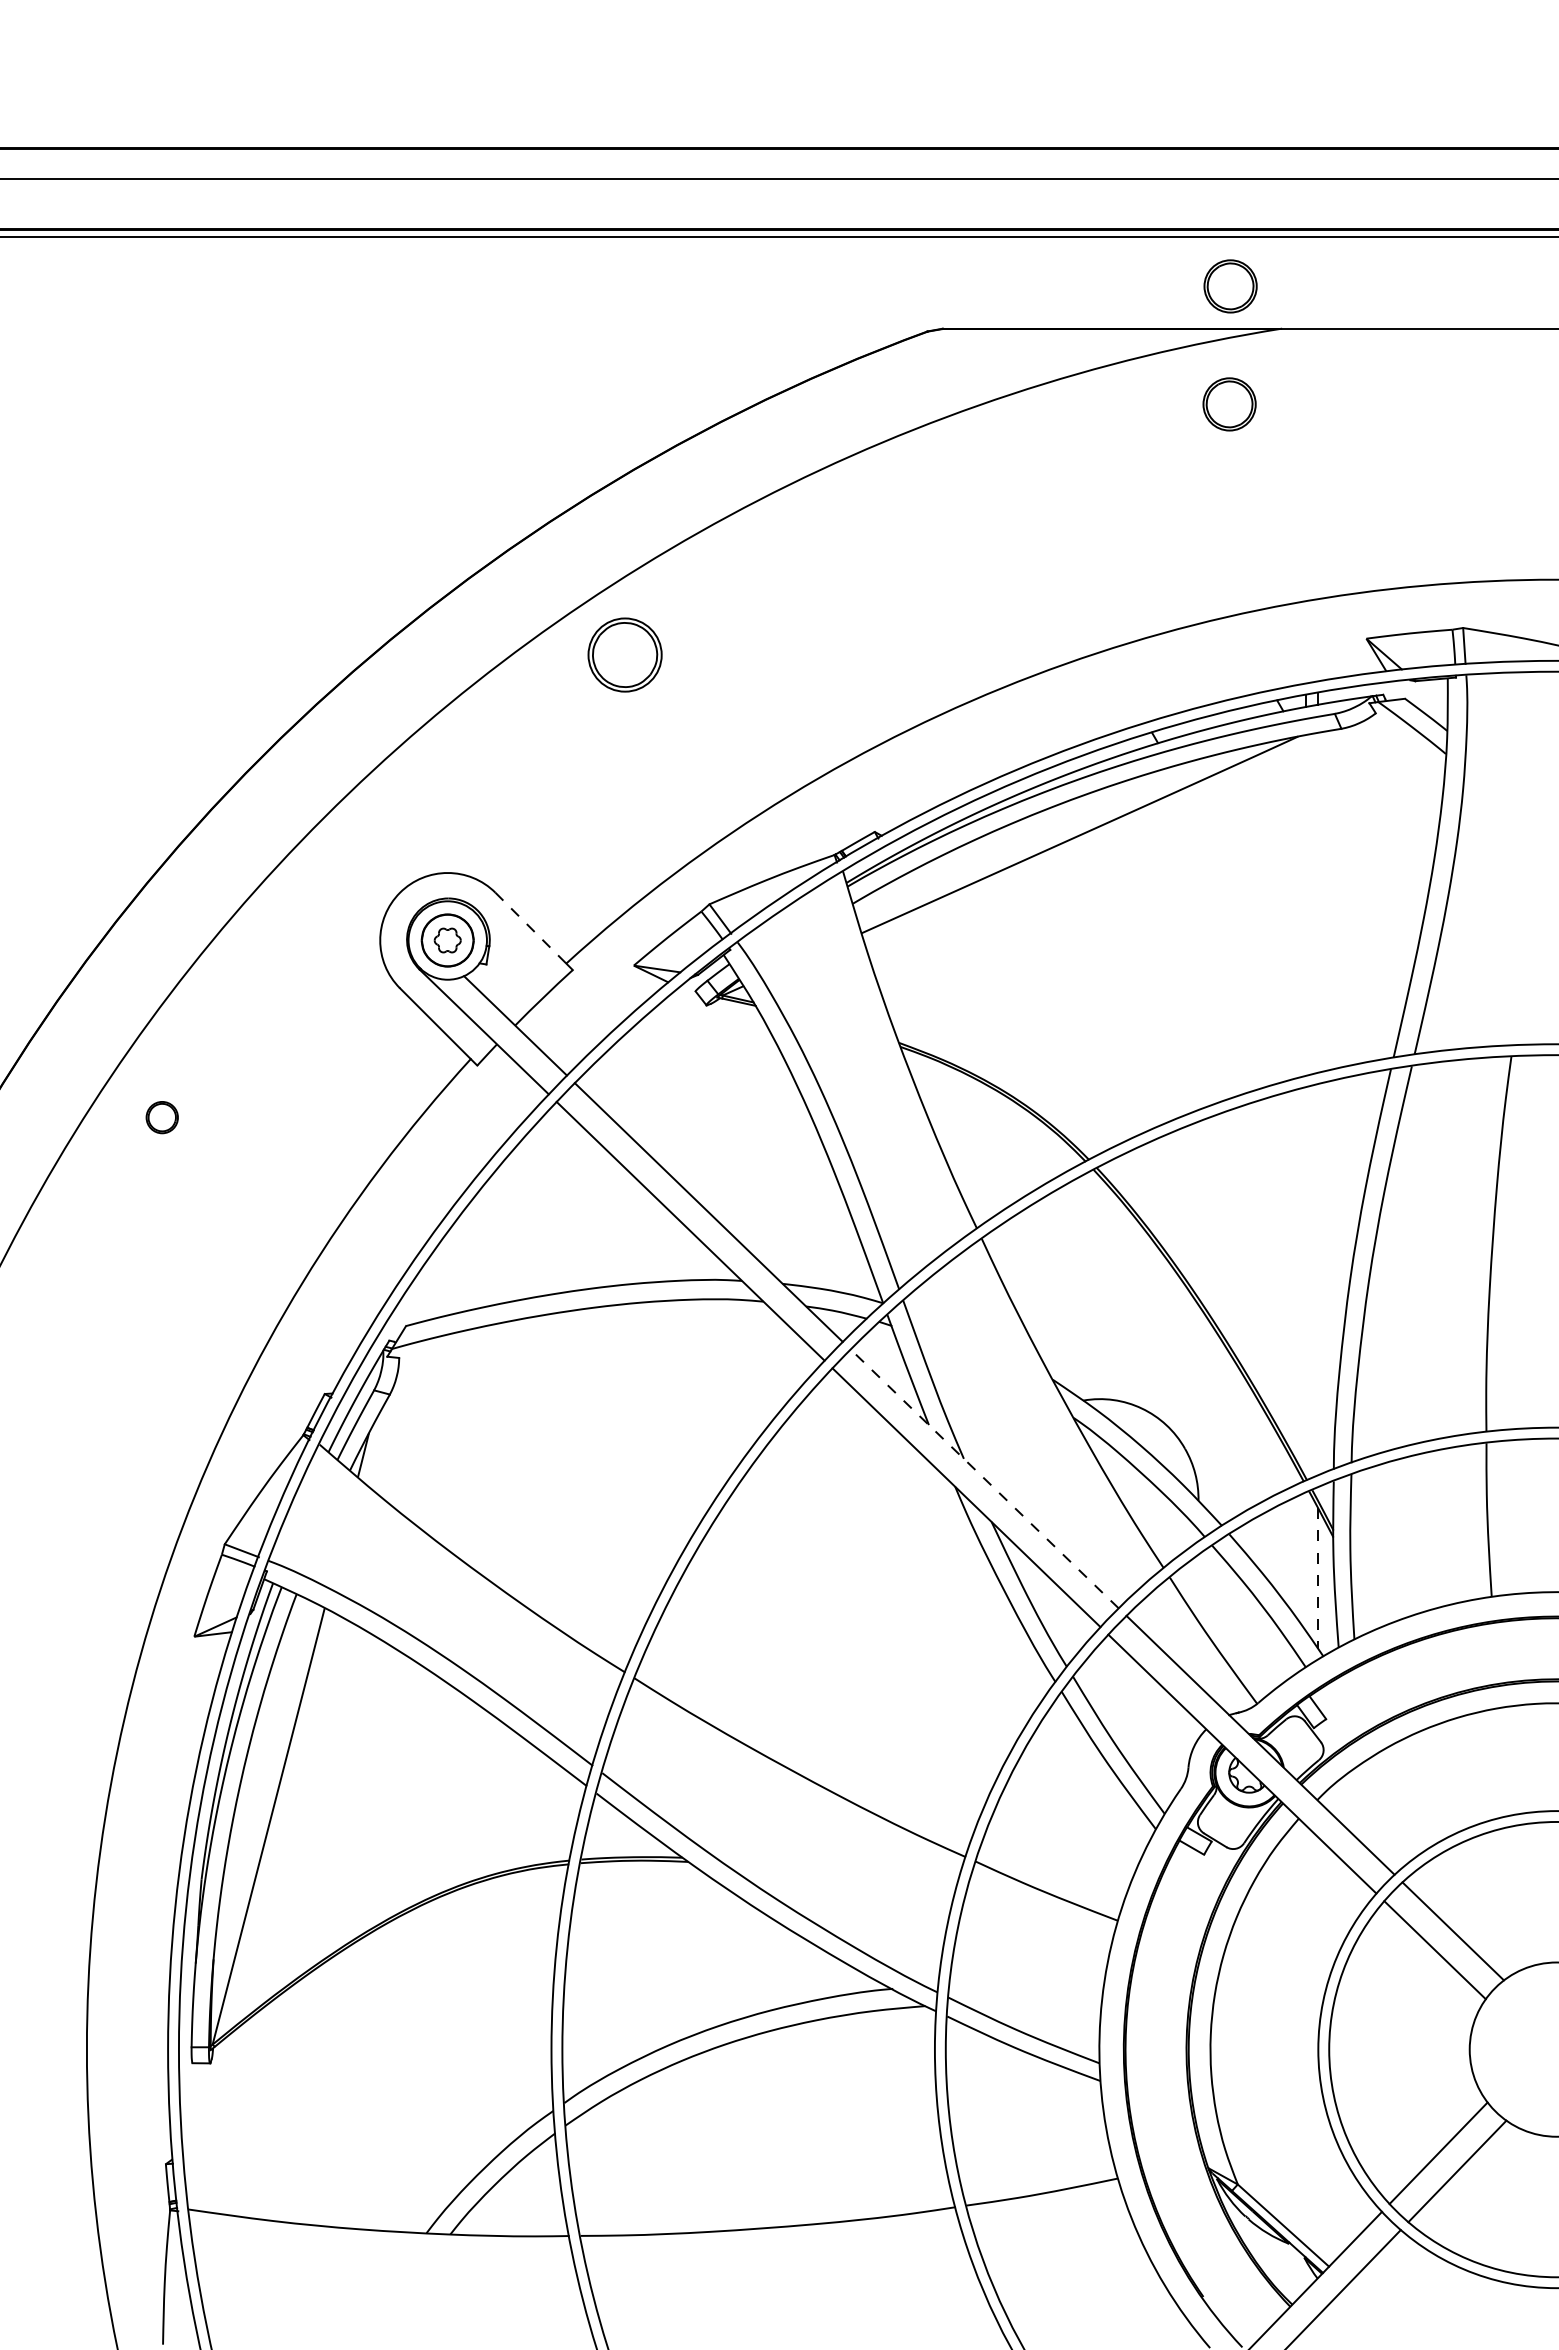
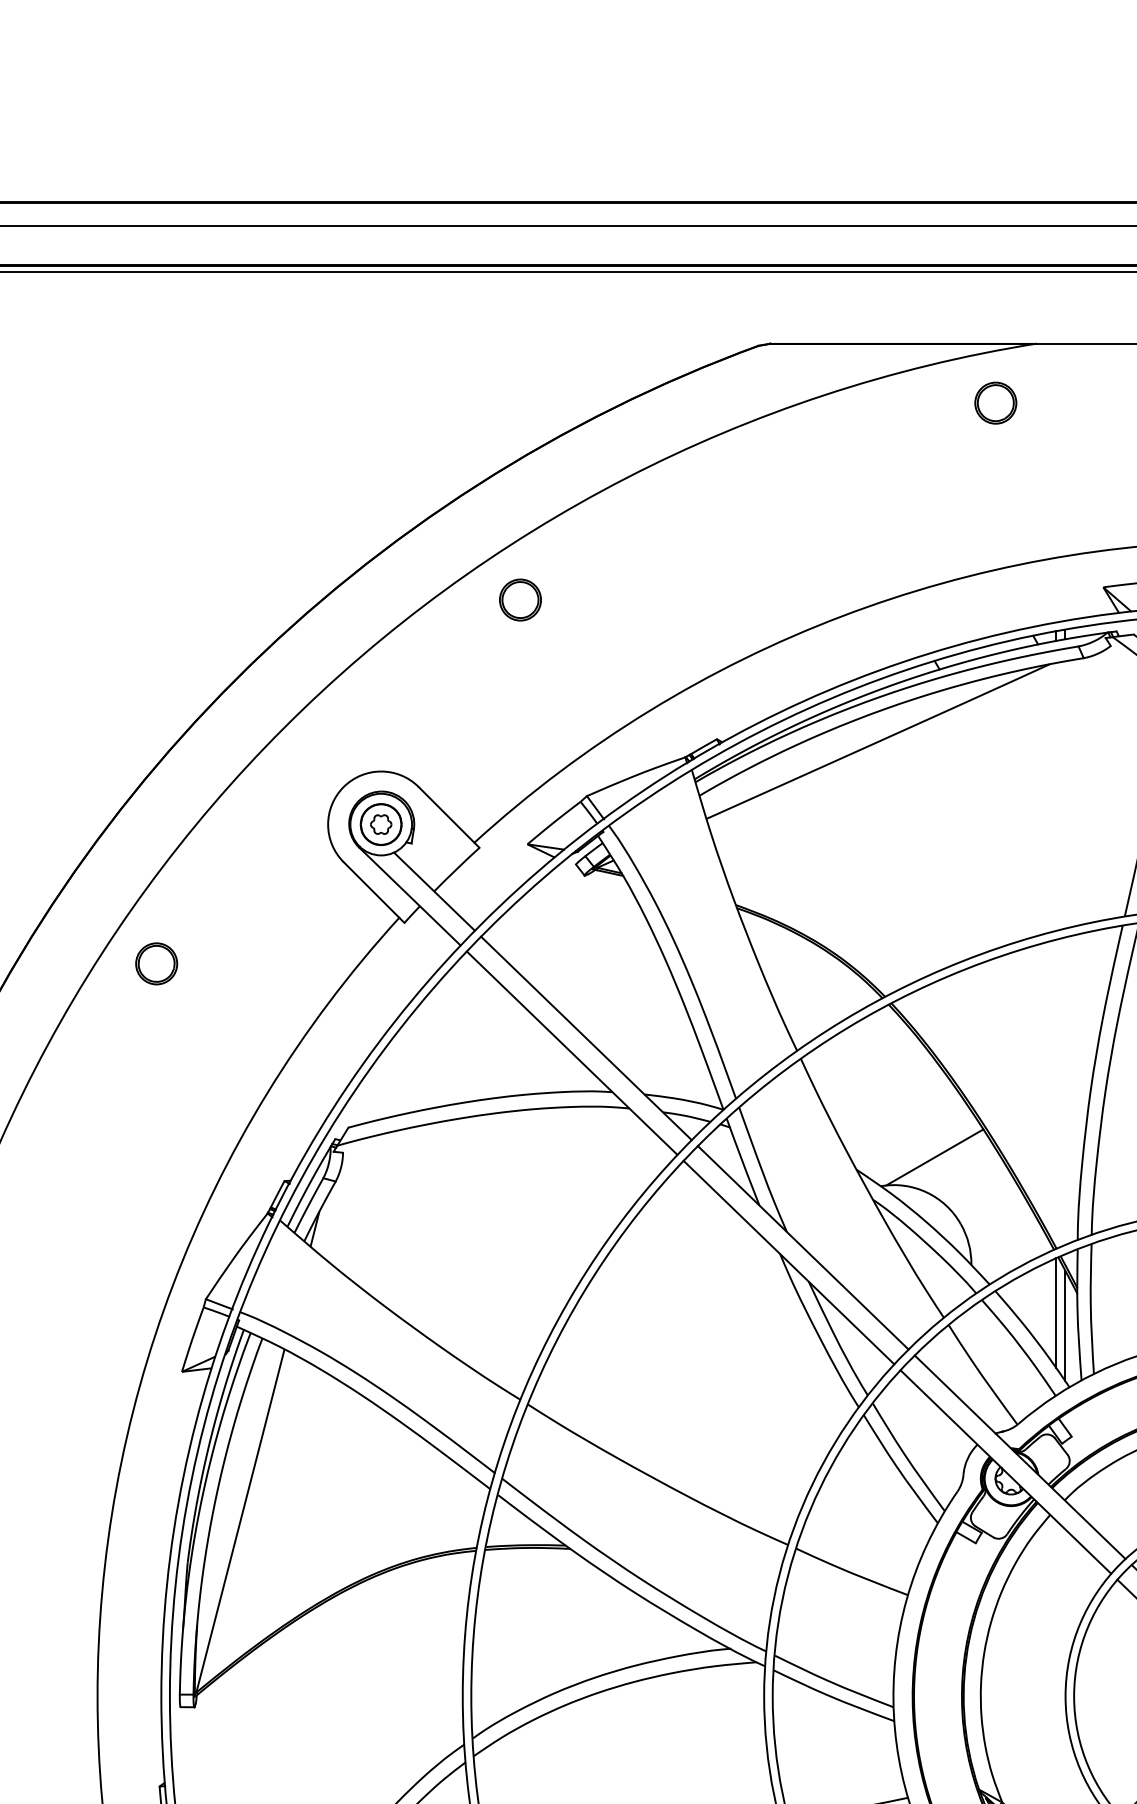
part: (1230, 286) -> (996, 310), removed
part: (624, 654) -> (520, 599), size x0.71
line: (531, 928) -> (447, 815), dashed -> solid
part: (162, 1117) -> (156, 963), size x1.67
line: (1151, 1363) -> (934, 1157), added
line: (984, 1478) -> (803, 1247), dashed -> solid
line: (1306, 1561) -> (1056, 1312), added
line: (1318, 1579) -> (1065, 1326), dashed -> solid

